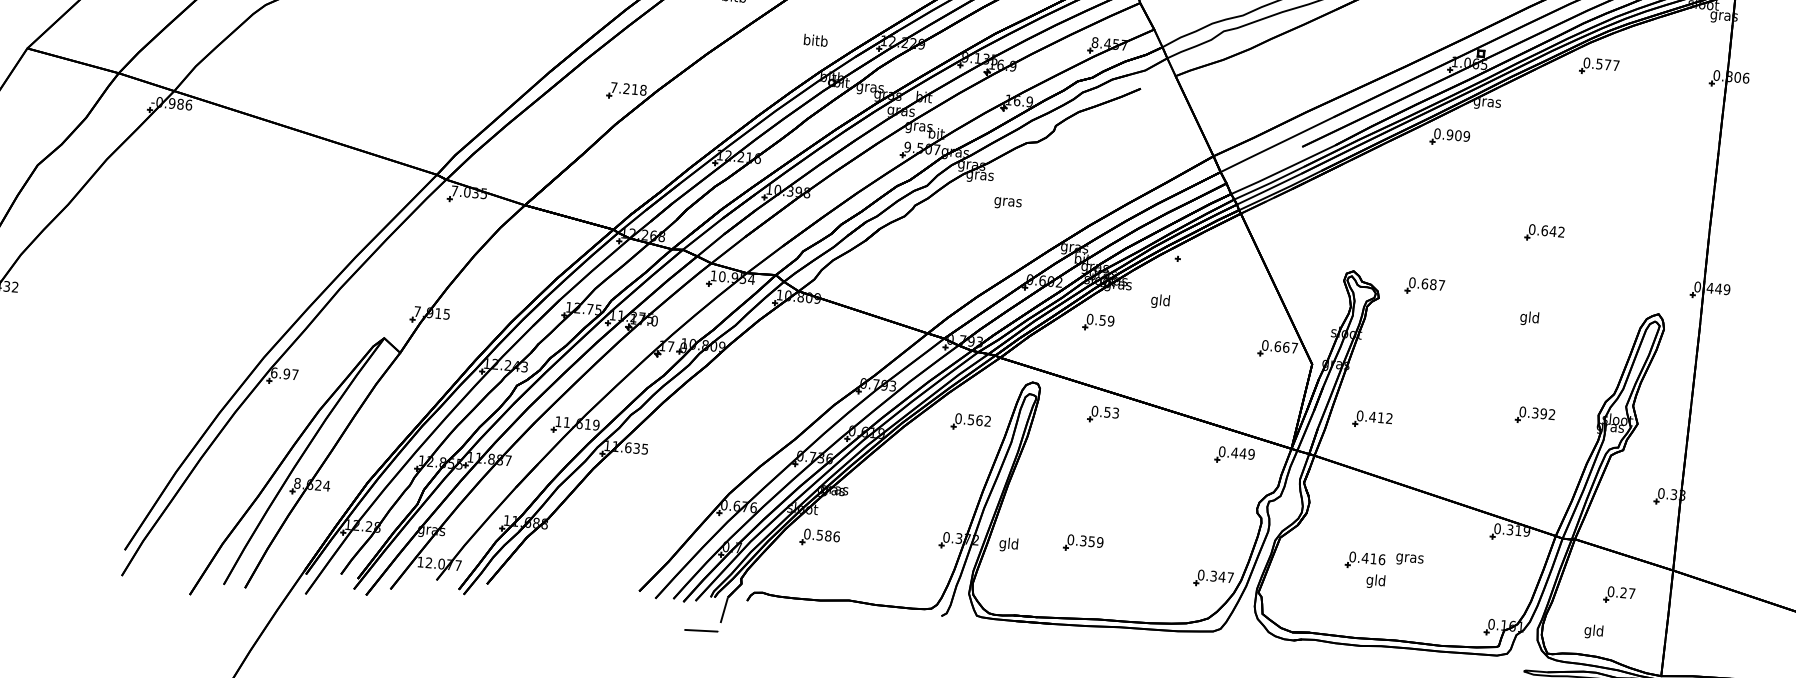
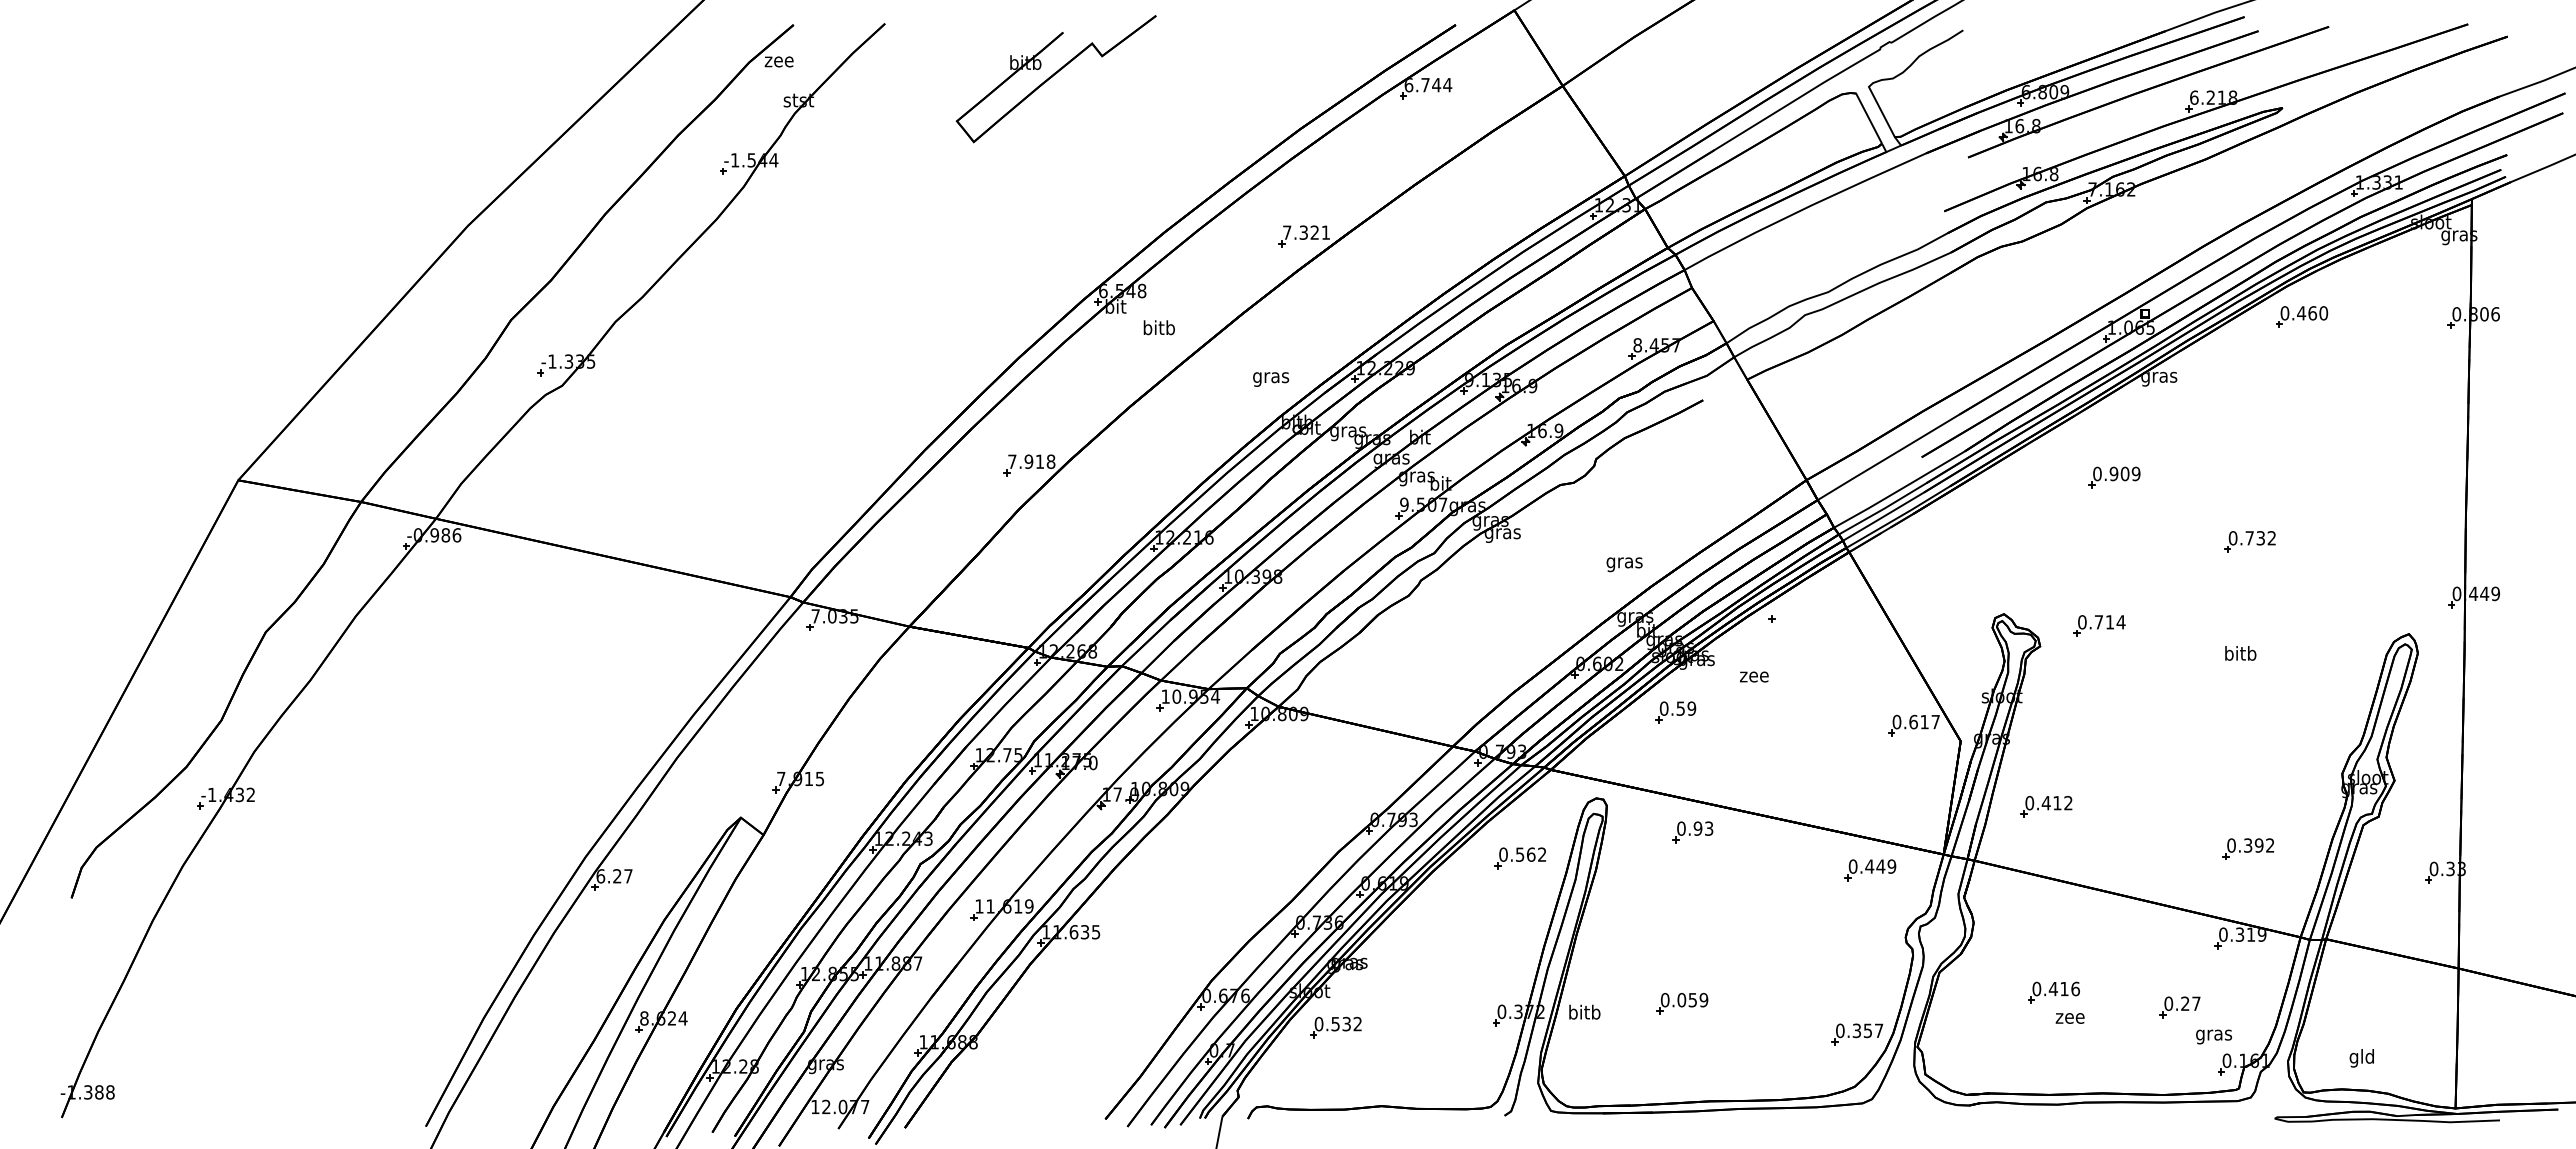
text: (815, 41) -> (1271, 377), bitb -> gras
text: (1607, 65) -> (2312, 313), 0.577 -> 0.460
text: (626, 88) -> (1028, 461), 7.218 -> 7.918
part: (1450, 137) -> (2114, 477), moved
text: (1007, 203) -> (1624, 564), moved
text: (1549, 231) -> (2255, 538), 0.642 -> 0.732
text: (1432, 284) -> (2109, 622), 0.687 -> 0.714
text: (1159, 301) -> (1753, 676), gld -> zee
text: (1529, 318) -> (2240, 655), gld -> bitb
text: (1286, 346) -> (1924, 721), 0.667 -> 0.617
text: (286, 374) -> (617, 876), 6.97 -> 6.27
text: (1107, 412) -> (1697, 828), 0.53 -> 0.93
part: (1535, 415) -> (2248, 848), moved
text: (832, 535) -> (1352, 1023), 0.586 -> 0.532
text: (1083, 541) -> (1681, 1000), 0.359 -> 0.059
text: (1008, 544) -> (1584, 1013), gld -> bitb
text: (1410, 559) -> (2214, 1036), moved
text: (1221, 576) -> (1867, 1030), 0.347 -> 0.357
text: (1375, 581) -> (2069, 1018), gld -> zee
part: (1618, 595) -> (2179, 1007), moved

